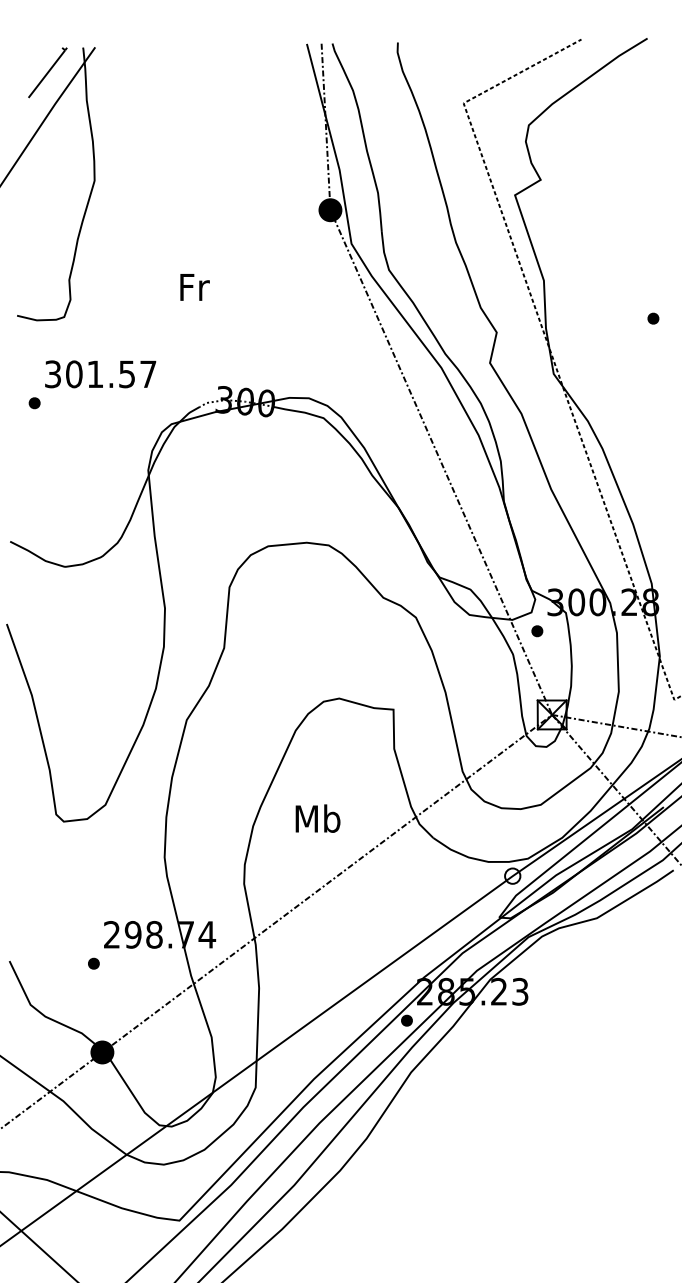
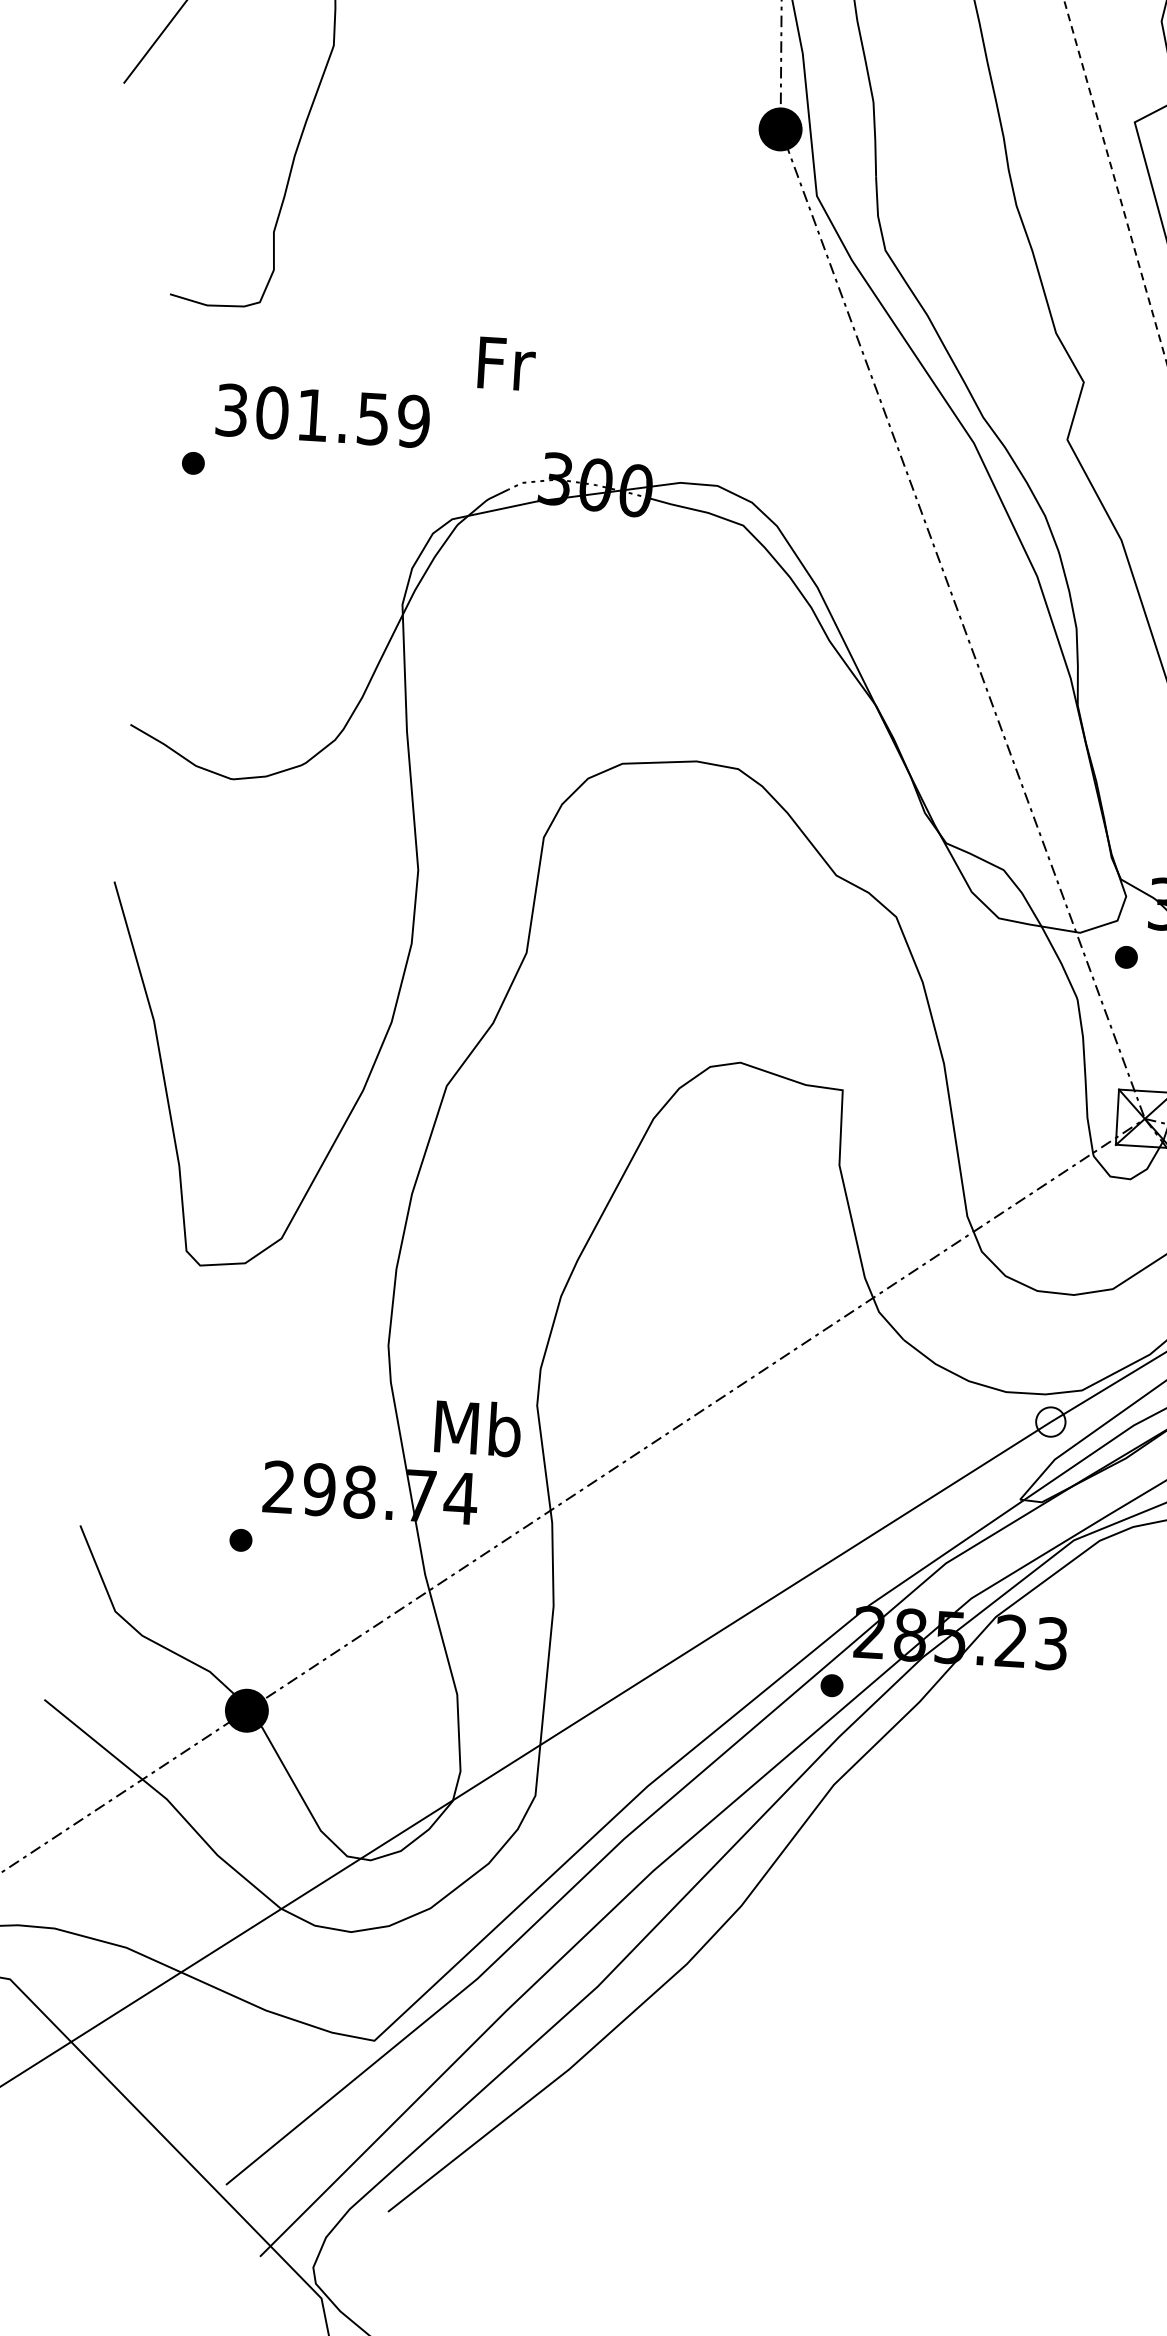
text: (194, 287) -> (505, 364), moved
text: (148, 374) -> (414, 421), 301.57 -> 301.59
text: (317, 818) -> (477, 1427), moved

